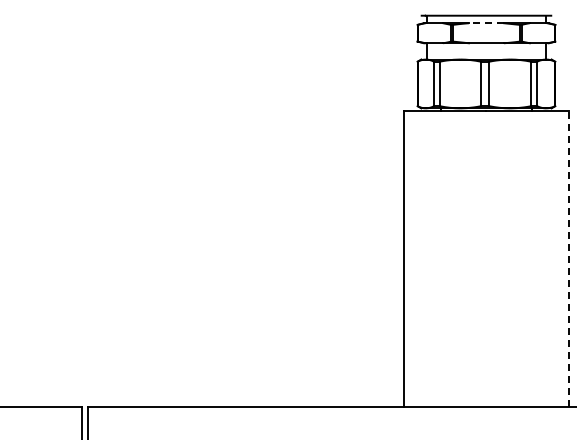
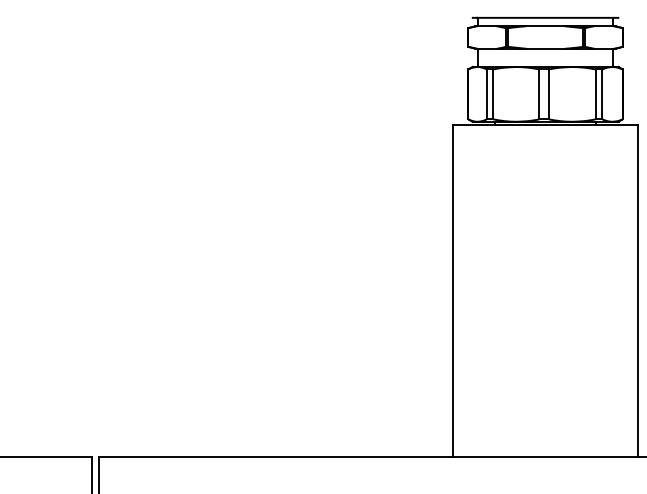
line: (486, 23) -> (545, 26), dashed -> solid
line: (569, 258) -> (638, 290), dashed -> solid

